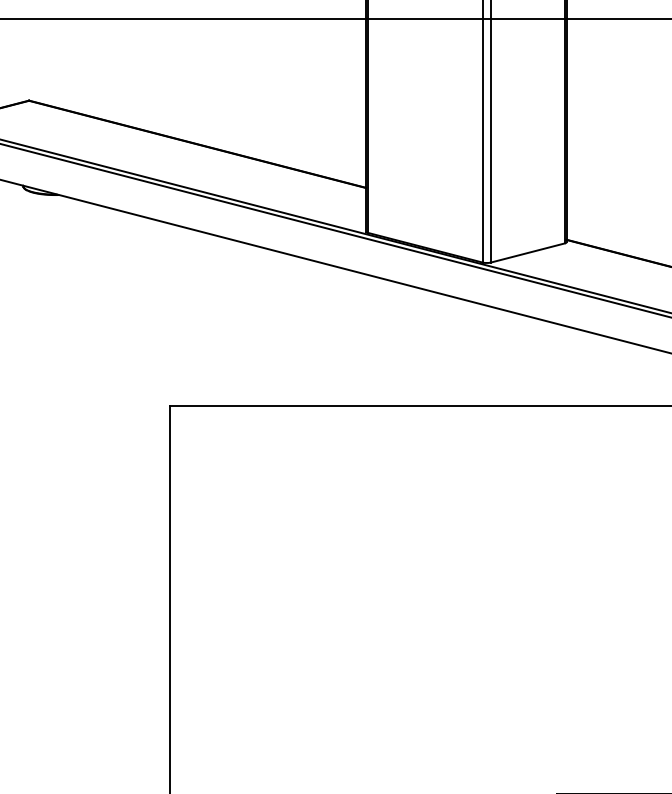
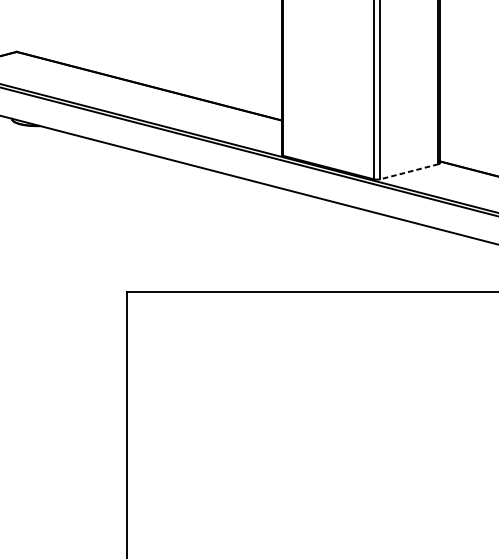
line: (527, 253) -> (409, 172), solid -> dashed

